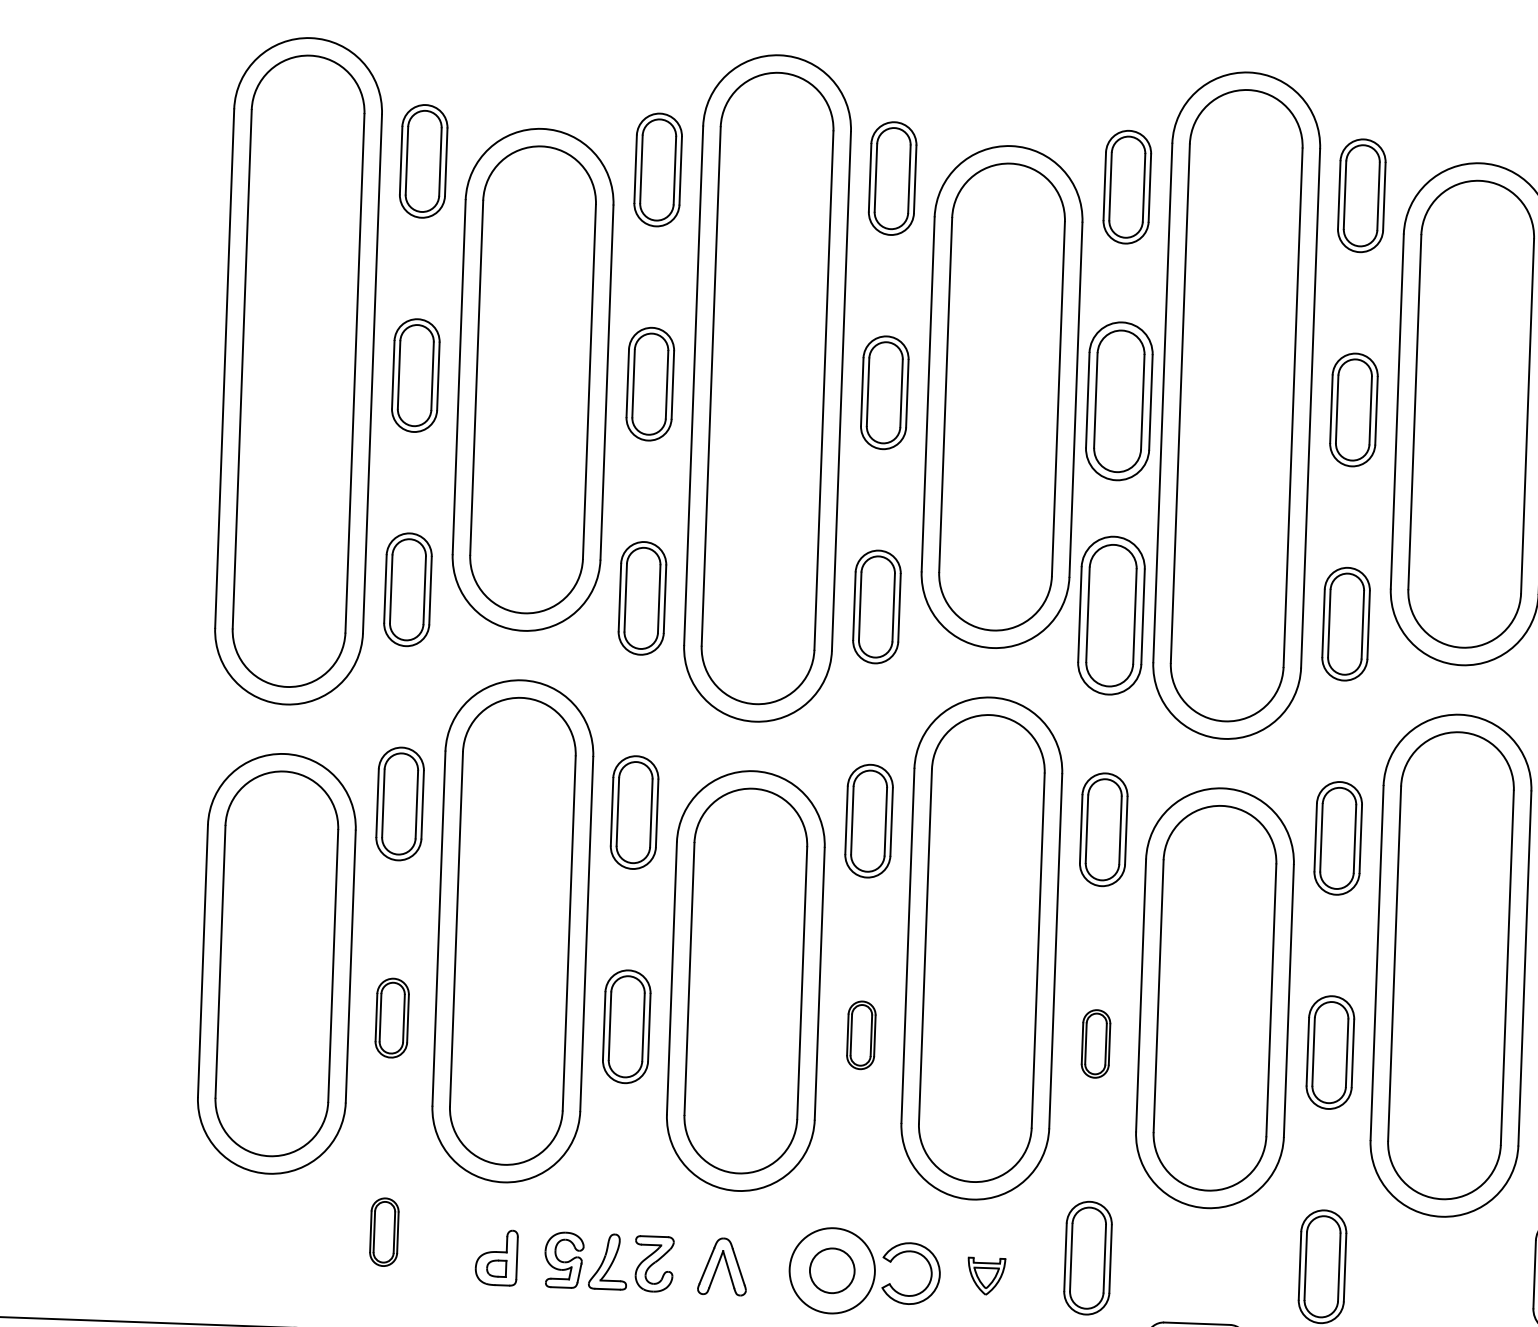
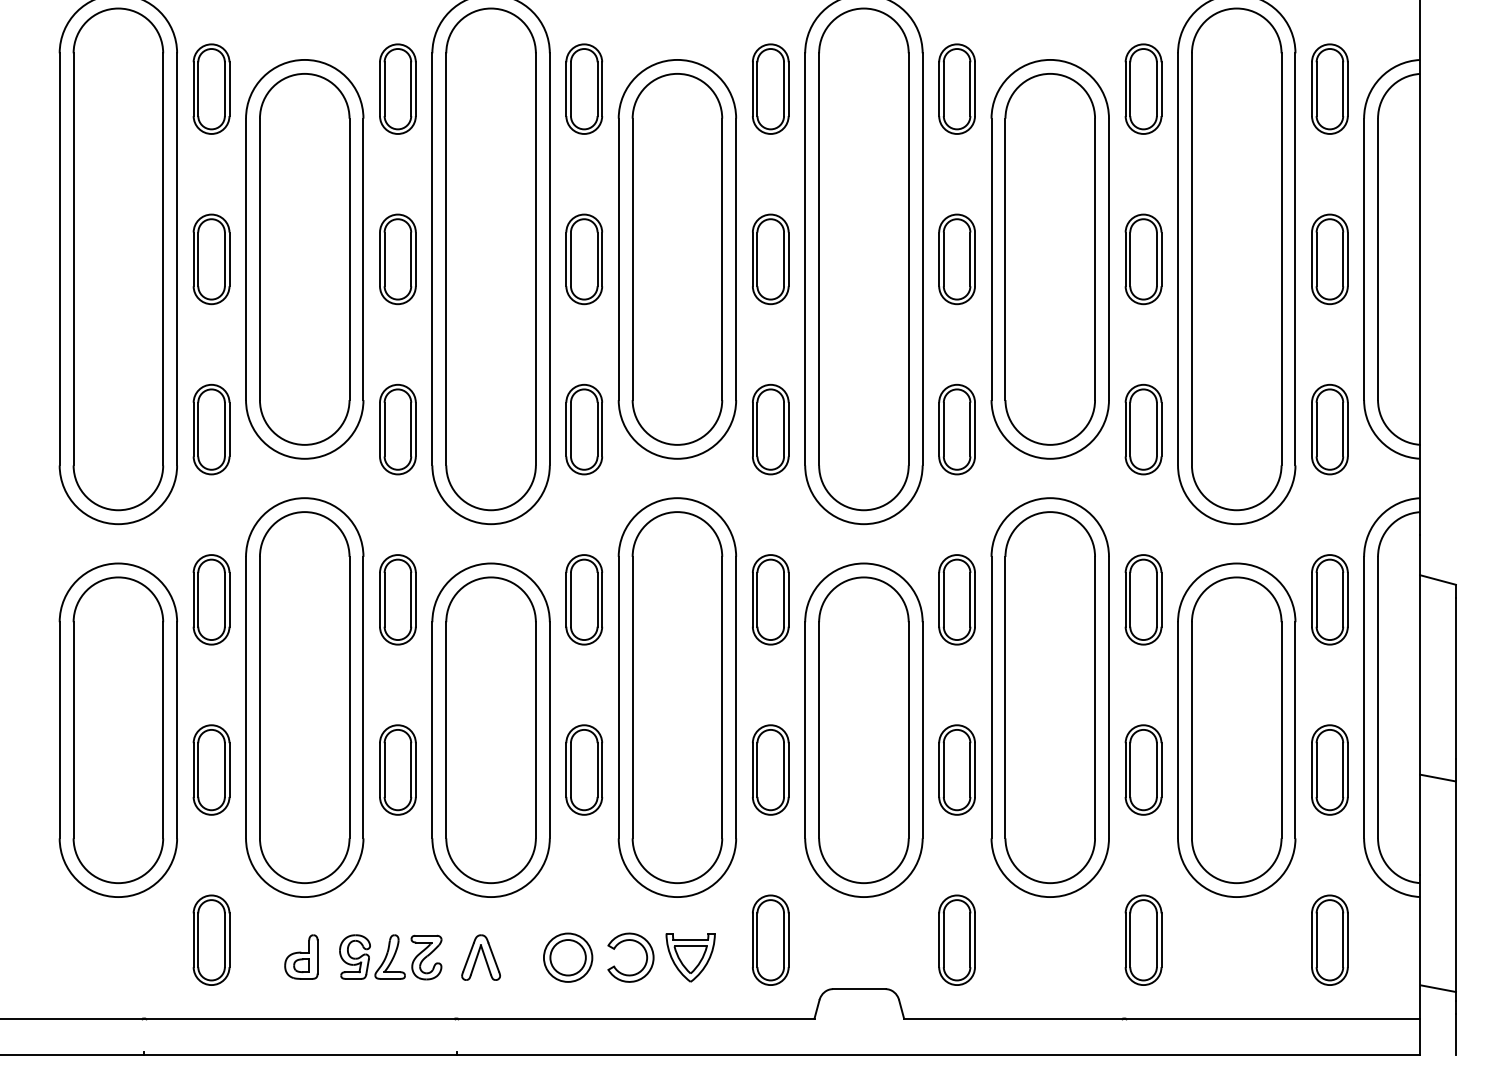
part: (1119, 401) -> (770, 259), size x0.71
part: (1111, 615) -> (770, 429), size x0.71
part: (392, 1017) -> (211, 769), size x1.43
part: (861, 1034) -> (584, 769), size x1.67
part: (1095, 1043) -> (770, 769), size x1.67
part: (384, 1231) -> (211, 939), size x1.67
circle: (831, 1270) -> (567, 957), size x0.71
part: (986, 1276) -> (690, 957), size x1.67

